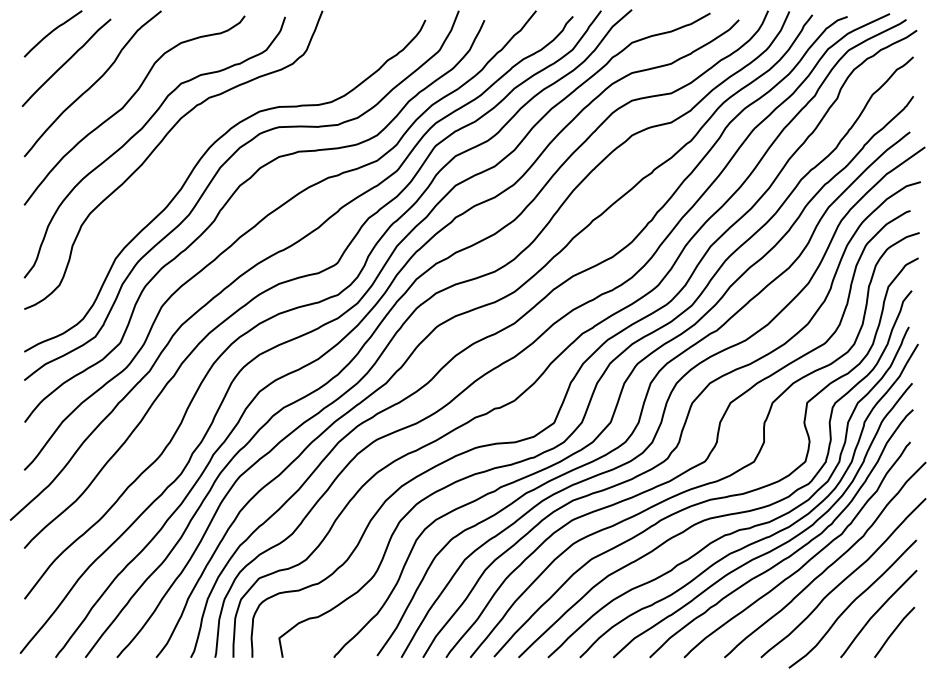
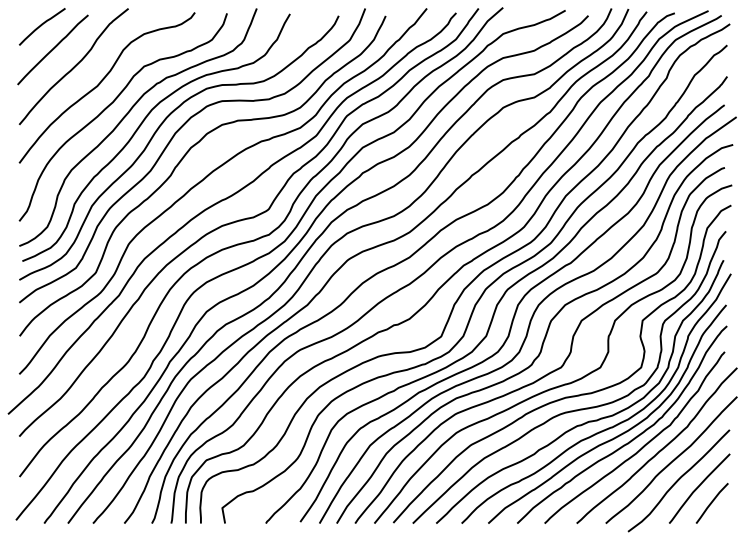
curve: (177, 157) -> (141, 125), added

